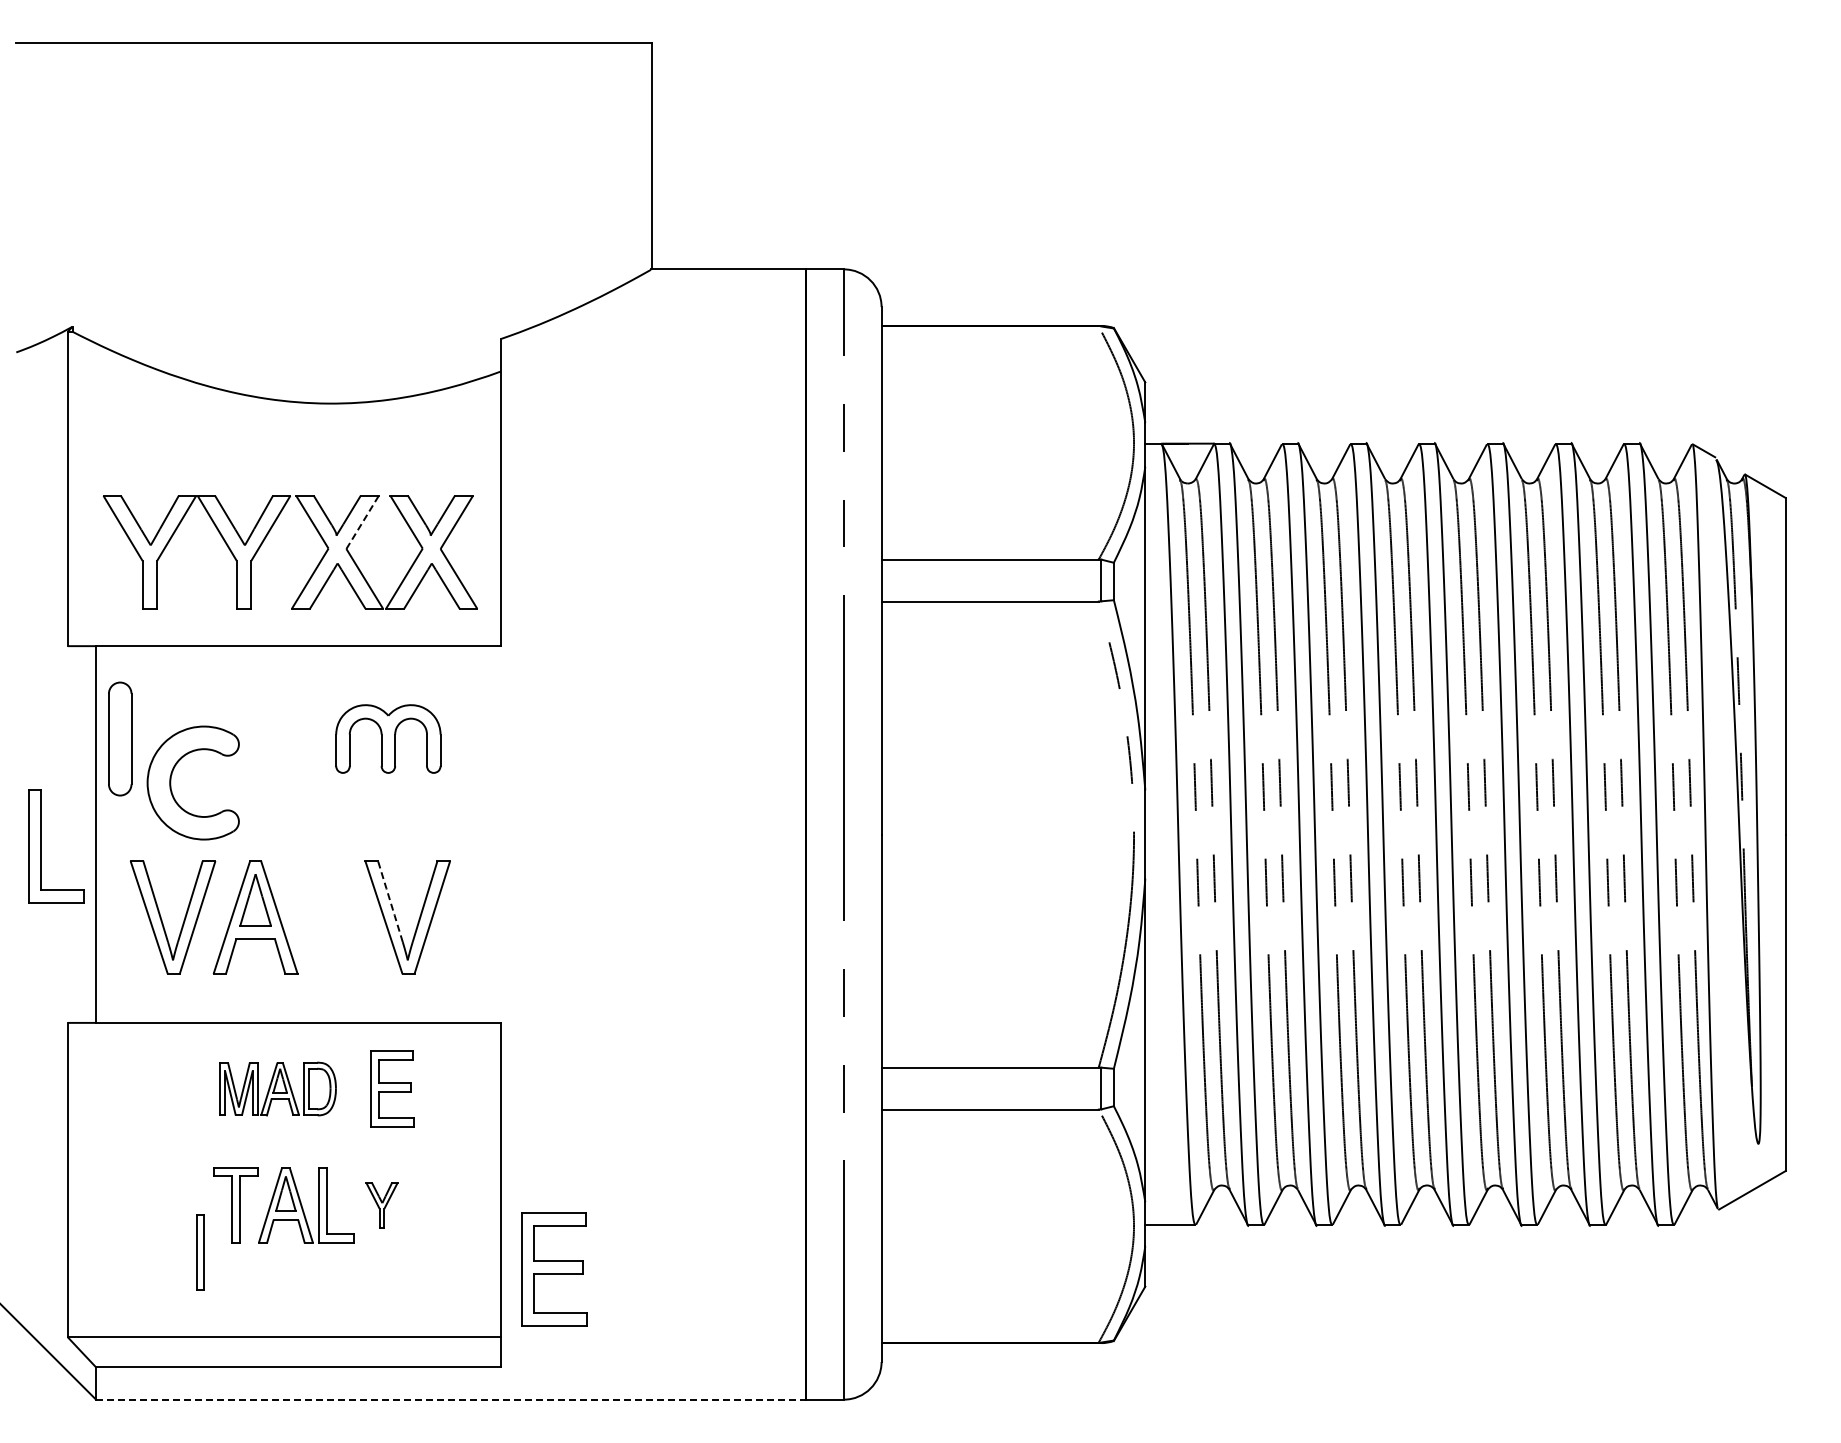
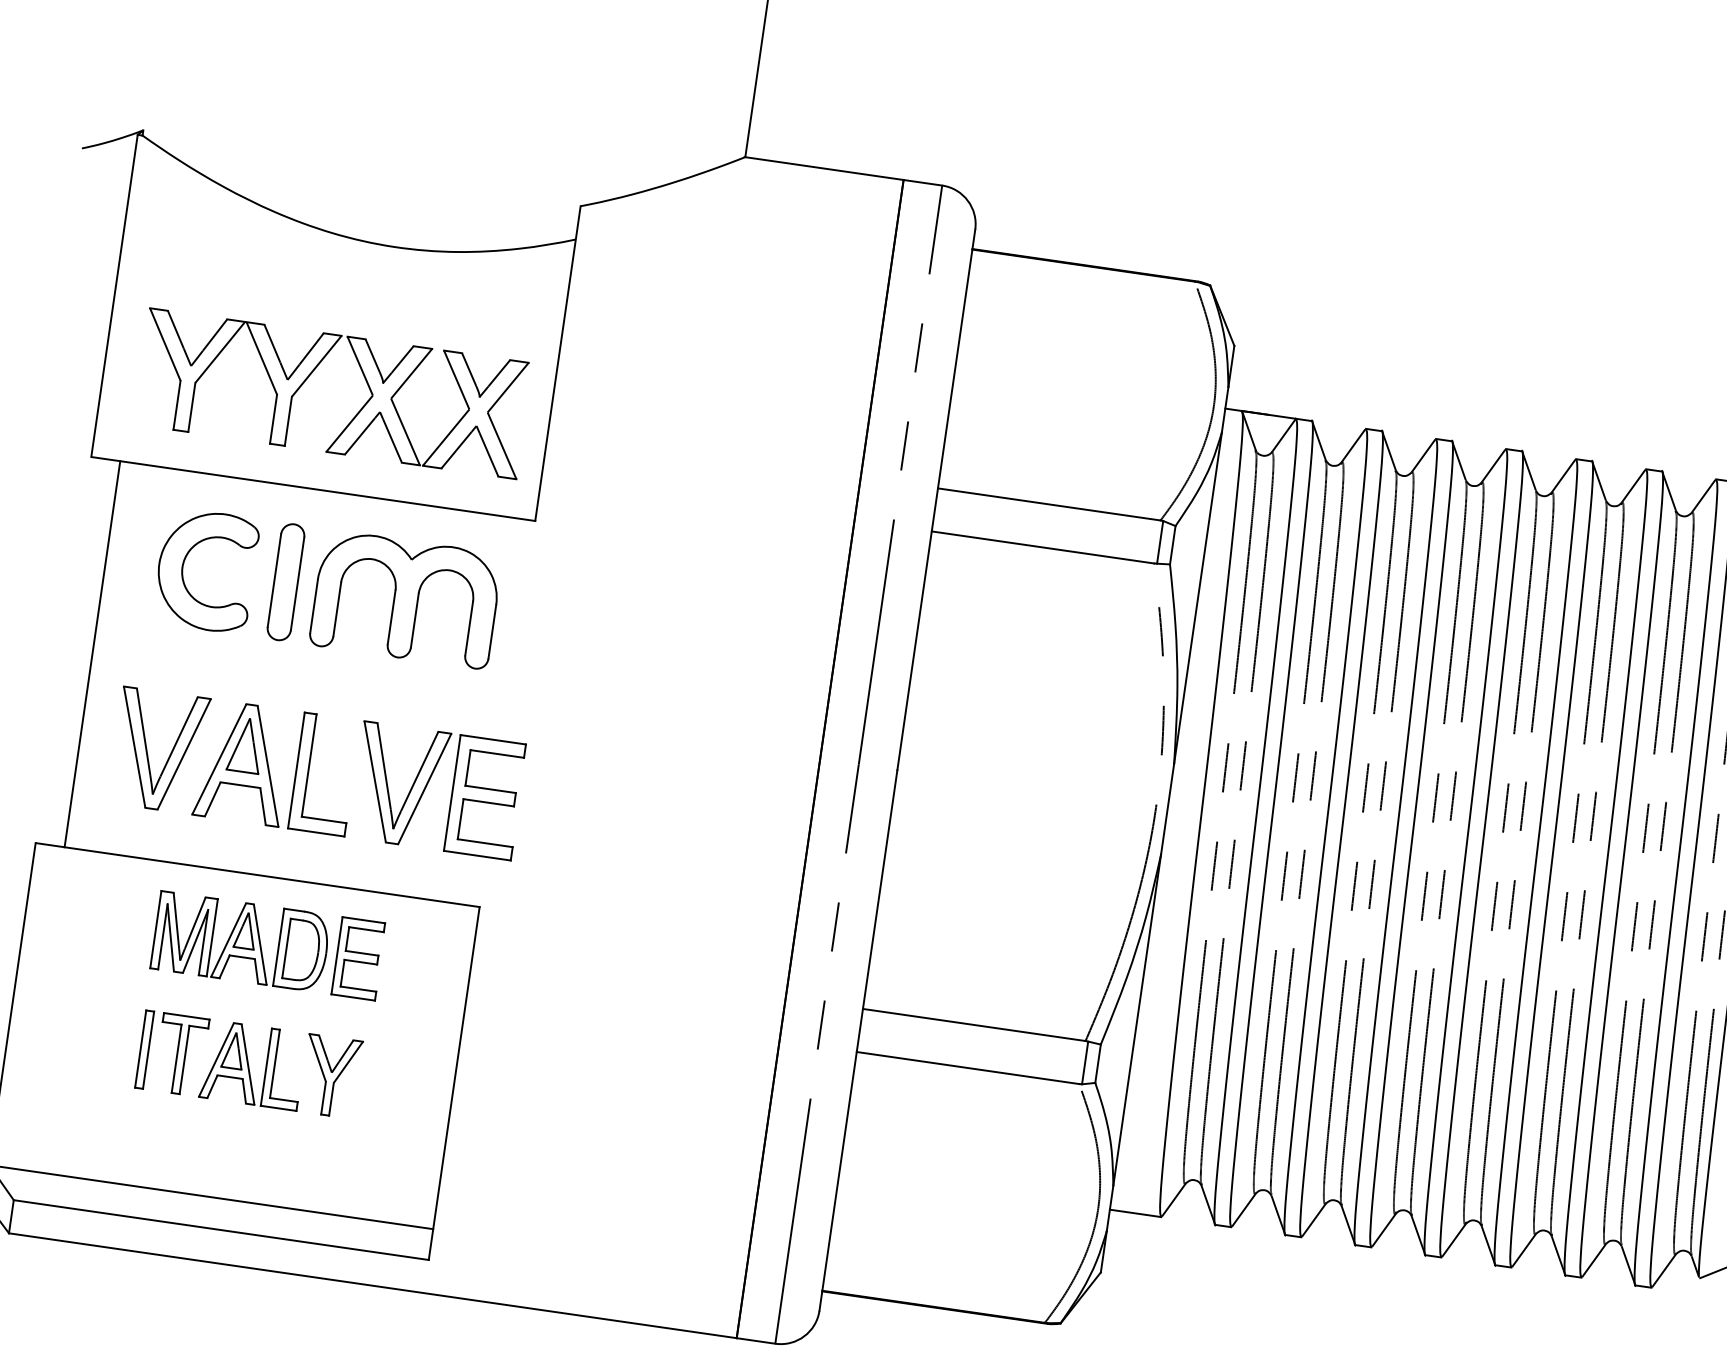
line: (362, 522) -> (411, 373), dashed -> solid
part: (120, 738) -> (286, 581), moved
part: (388, 738) -> (406, 599), size x1.67
part: (171, 782) -> (183, 566), moved
part: (41, 846) -> (309, 772), moved
line: (390, 901) -> (384, 766), dashed -> solid
part: (277, 1088) -> (240, 941), size x1.43
part: (381, 1205) -> (330, 1076), size x1.67
part: (200, 1252) -> (144, 1049), moved
part: (554, 1269) -> (485, 797), moved
line: (451, 1399) -> (373, 1285), dashed -> solid

